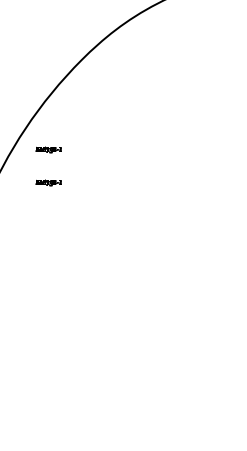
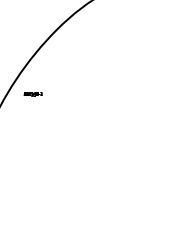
part: (48, 182) -> (32, 117), removed

